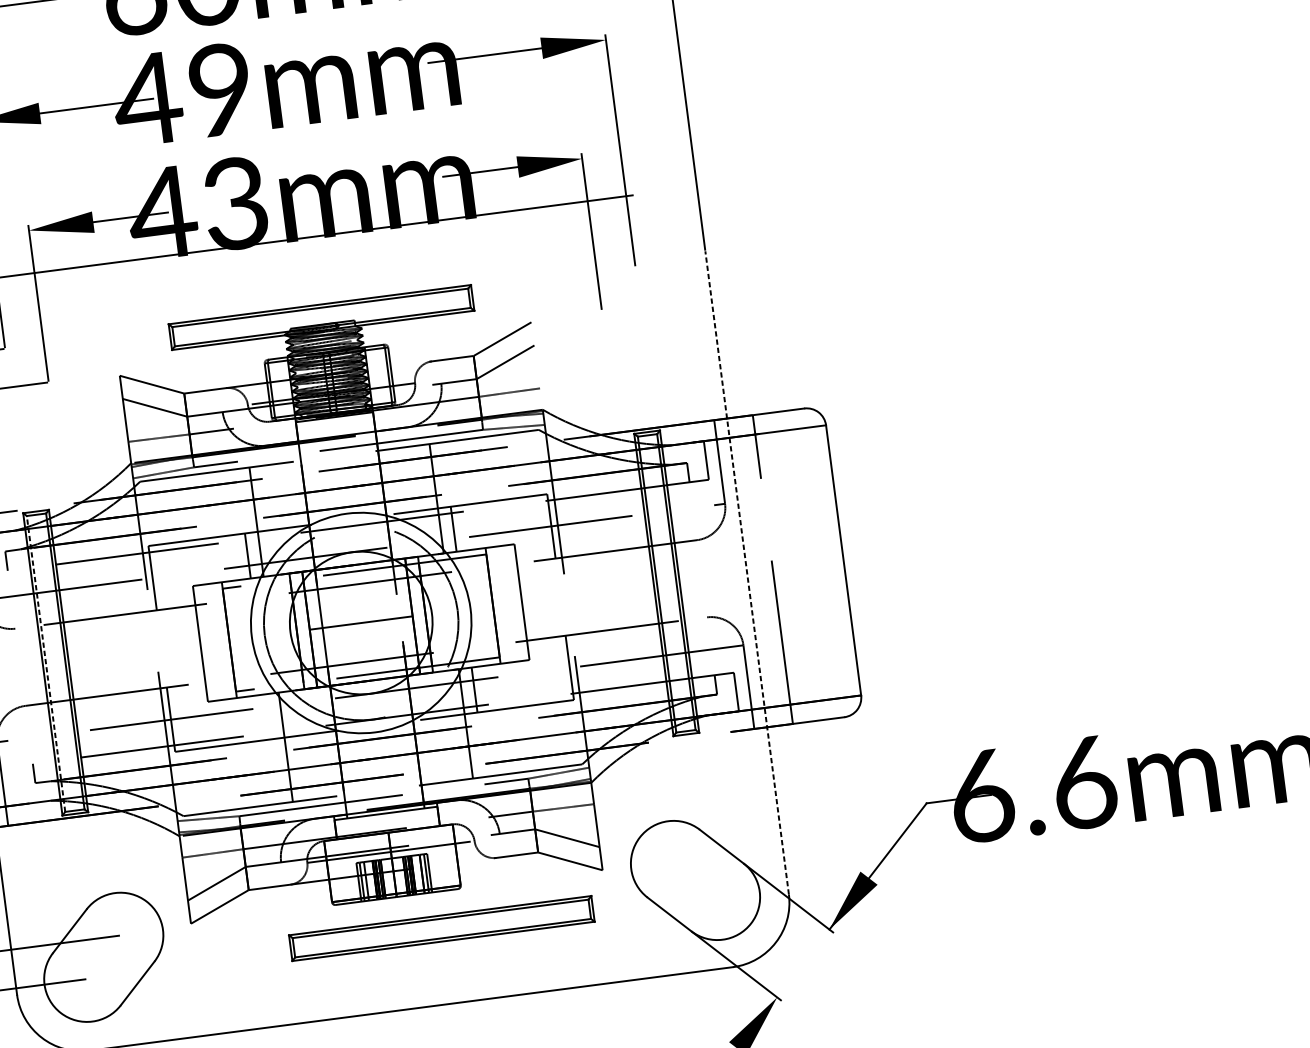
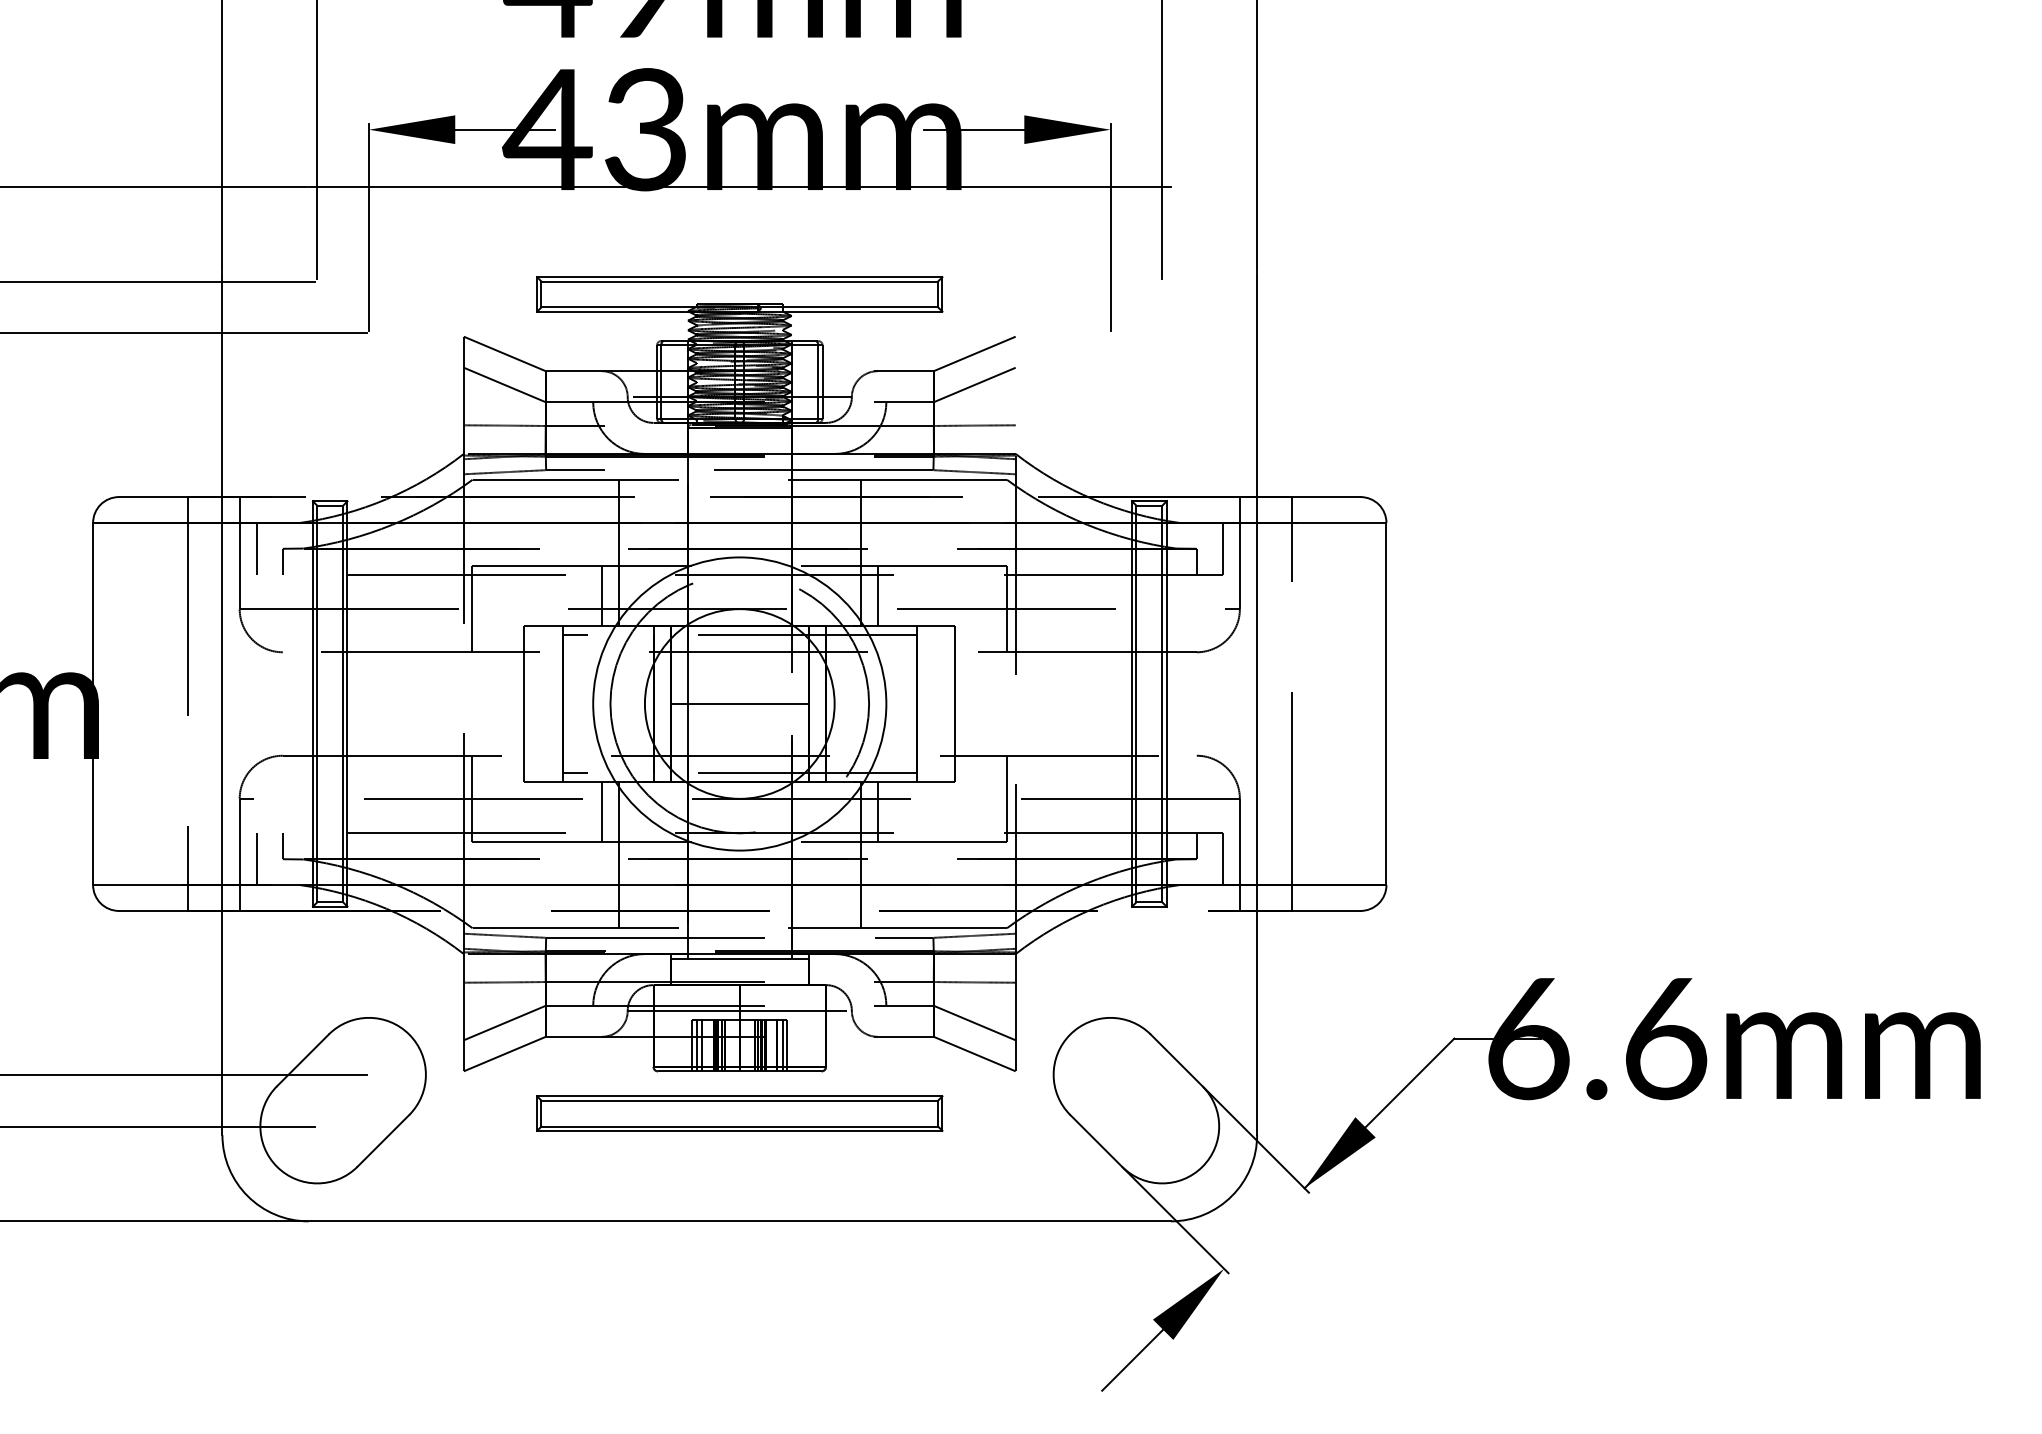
line: (747, 572) -> (1257, 703), dashed -> solid
line: (46, 663) -> (317, 703), dashed -> solid
line: (268, 716) -> (601, 811), added
line: (15, 785) -> (256, 859), added
part: (441, 928) -> (739, 1113), moved

